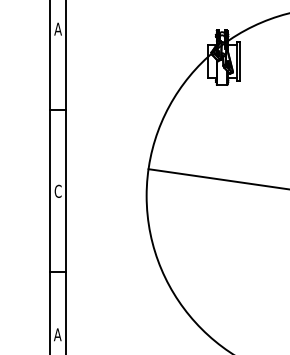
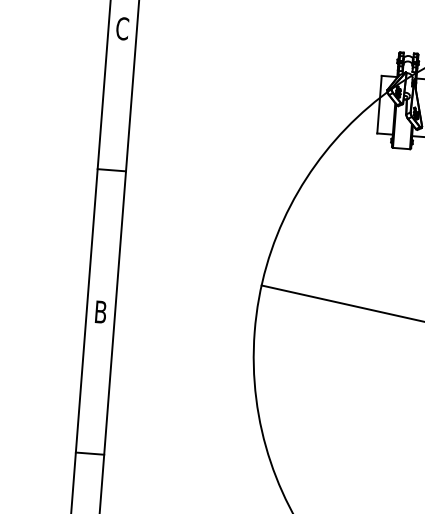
text: (57, 28) -> (121, 27), A -> C
text: (57, 190) -> (99, 310), C -> B

